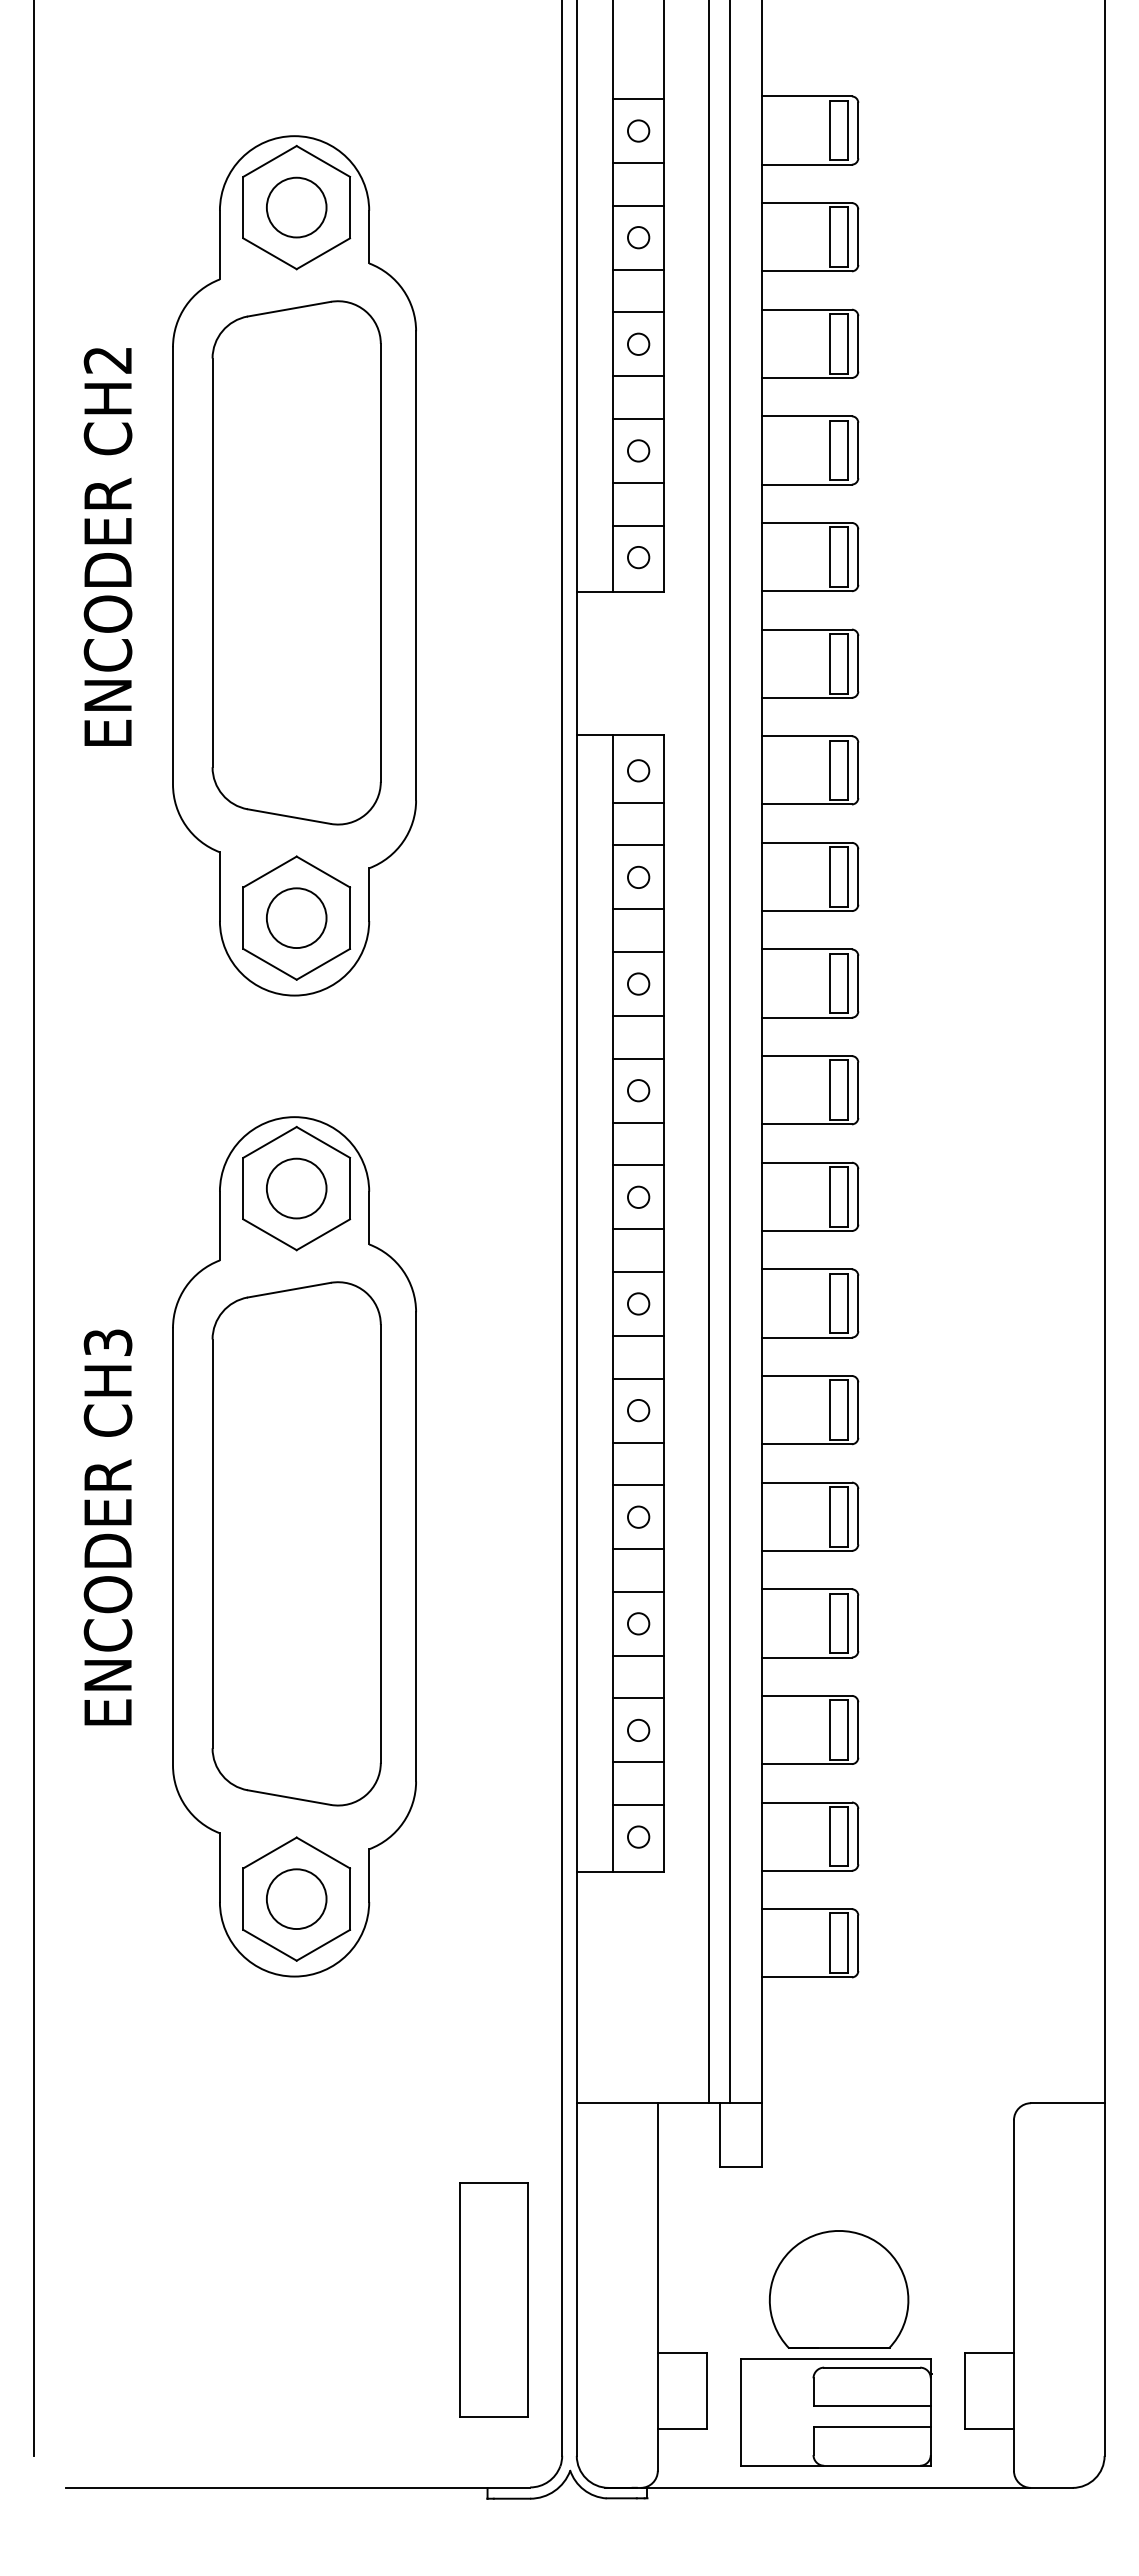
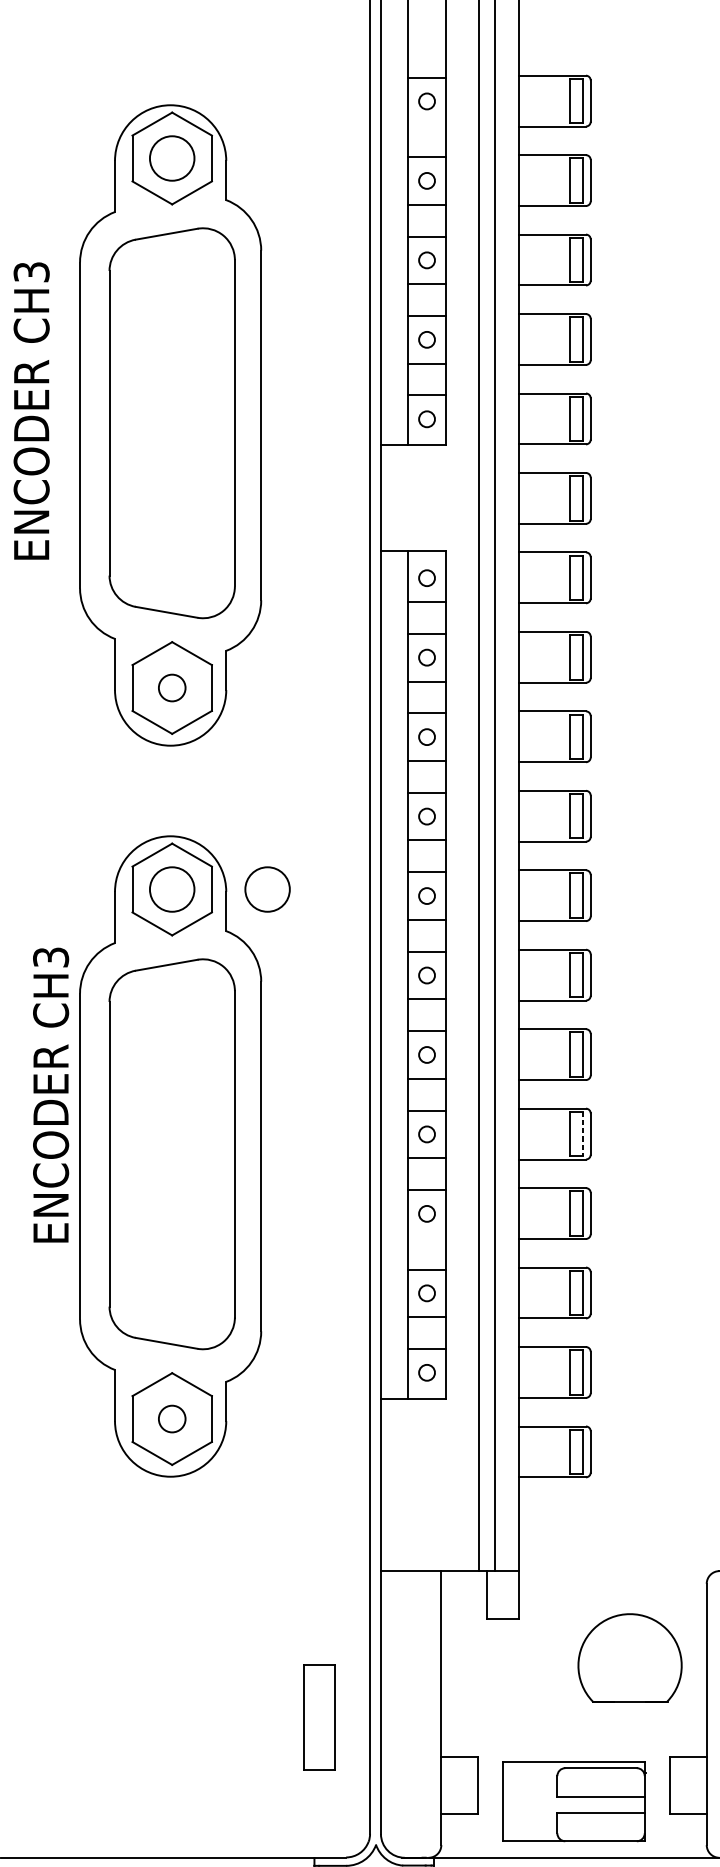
line: (638, 163) -> (426, 125), removed
text: (108, 360) -> (31, 272), CH2 -> CH3
circle: (296, 918) -> (172, 688), size x0.6
circle: (424, 1188) -> (267, 889), added
line: (848, 1516) -> (583, 1133), solid -> dashed
text: (107, 1527) -> (50, 1095), moved
line: (638, 1655) -> (426, 1237), removed
circle: (296, 1899) -> (172, 1419), size x0.6
part: (838, 2289) -> (629, 1657), moved
part: (493, 2299) -> (318, 1717), size x0.6

